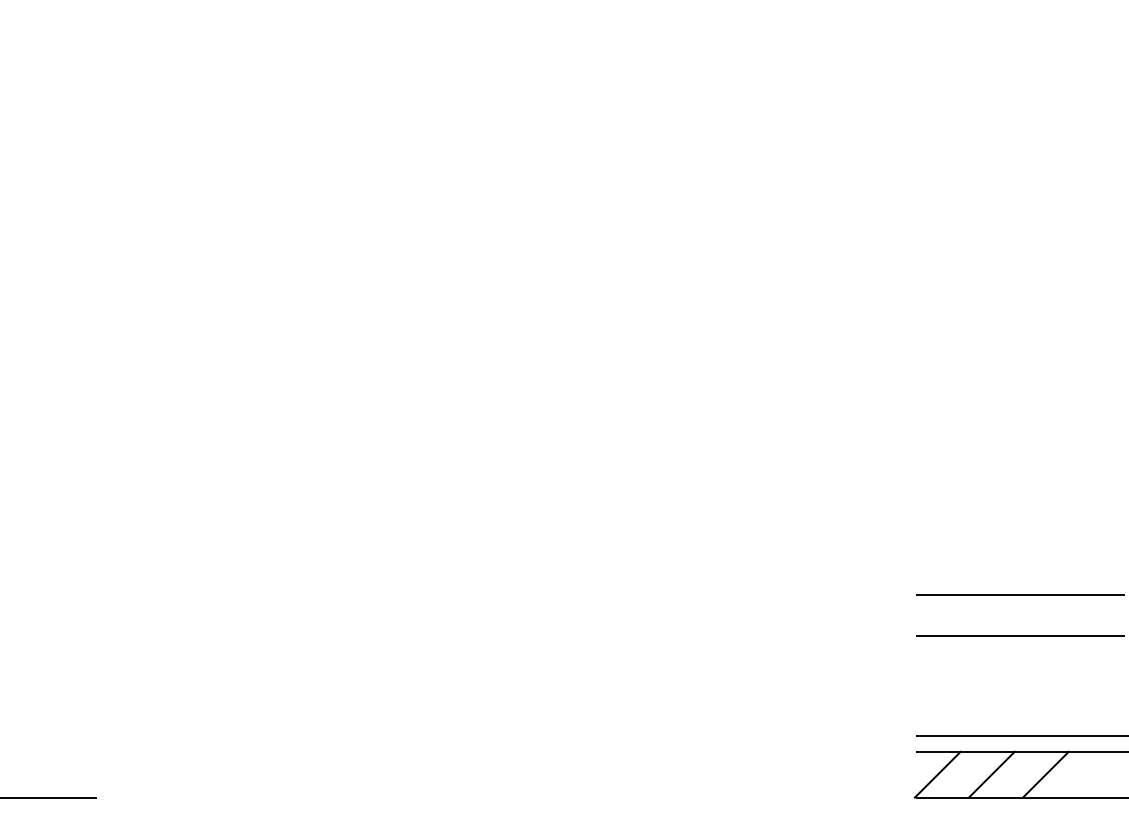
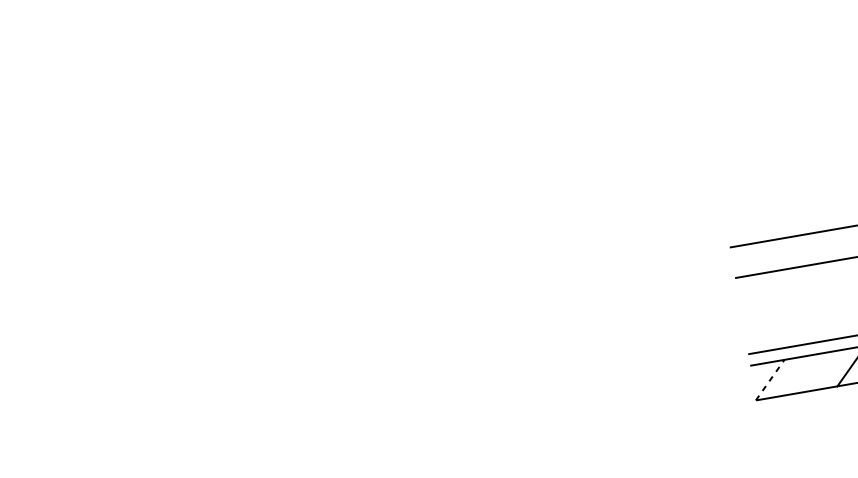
line: (938, 774) -> (770, 379), solid -> dashed
line: (991, 774) -> (810, 373), removed

